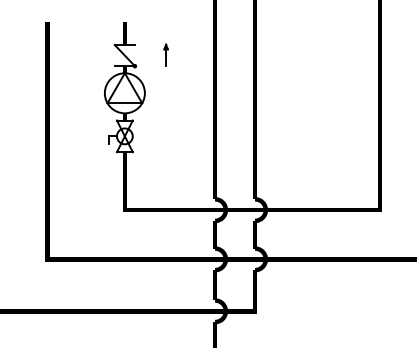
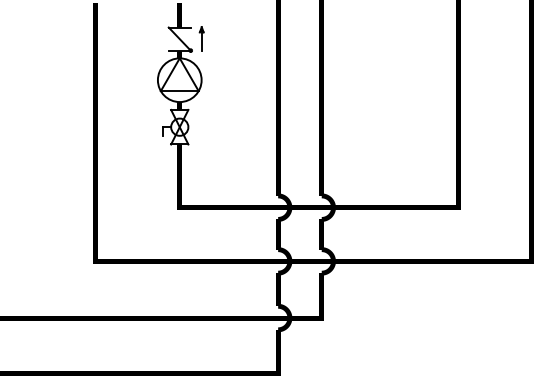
part: (165, 55) -> (201, 38), moved

